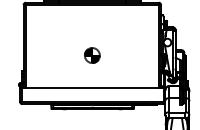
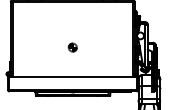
part: (92, 55) -> (72, 47), size x0.6

